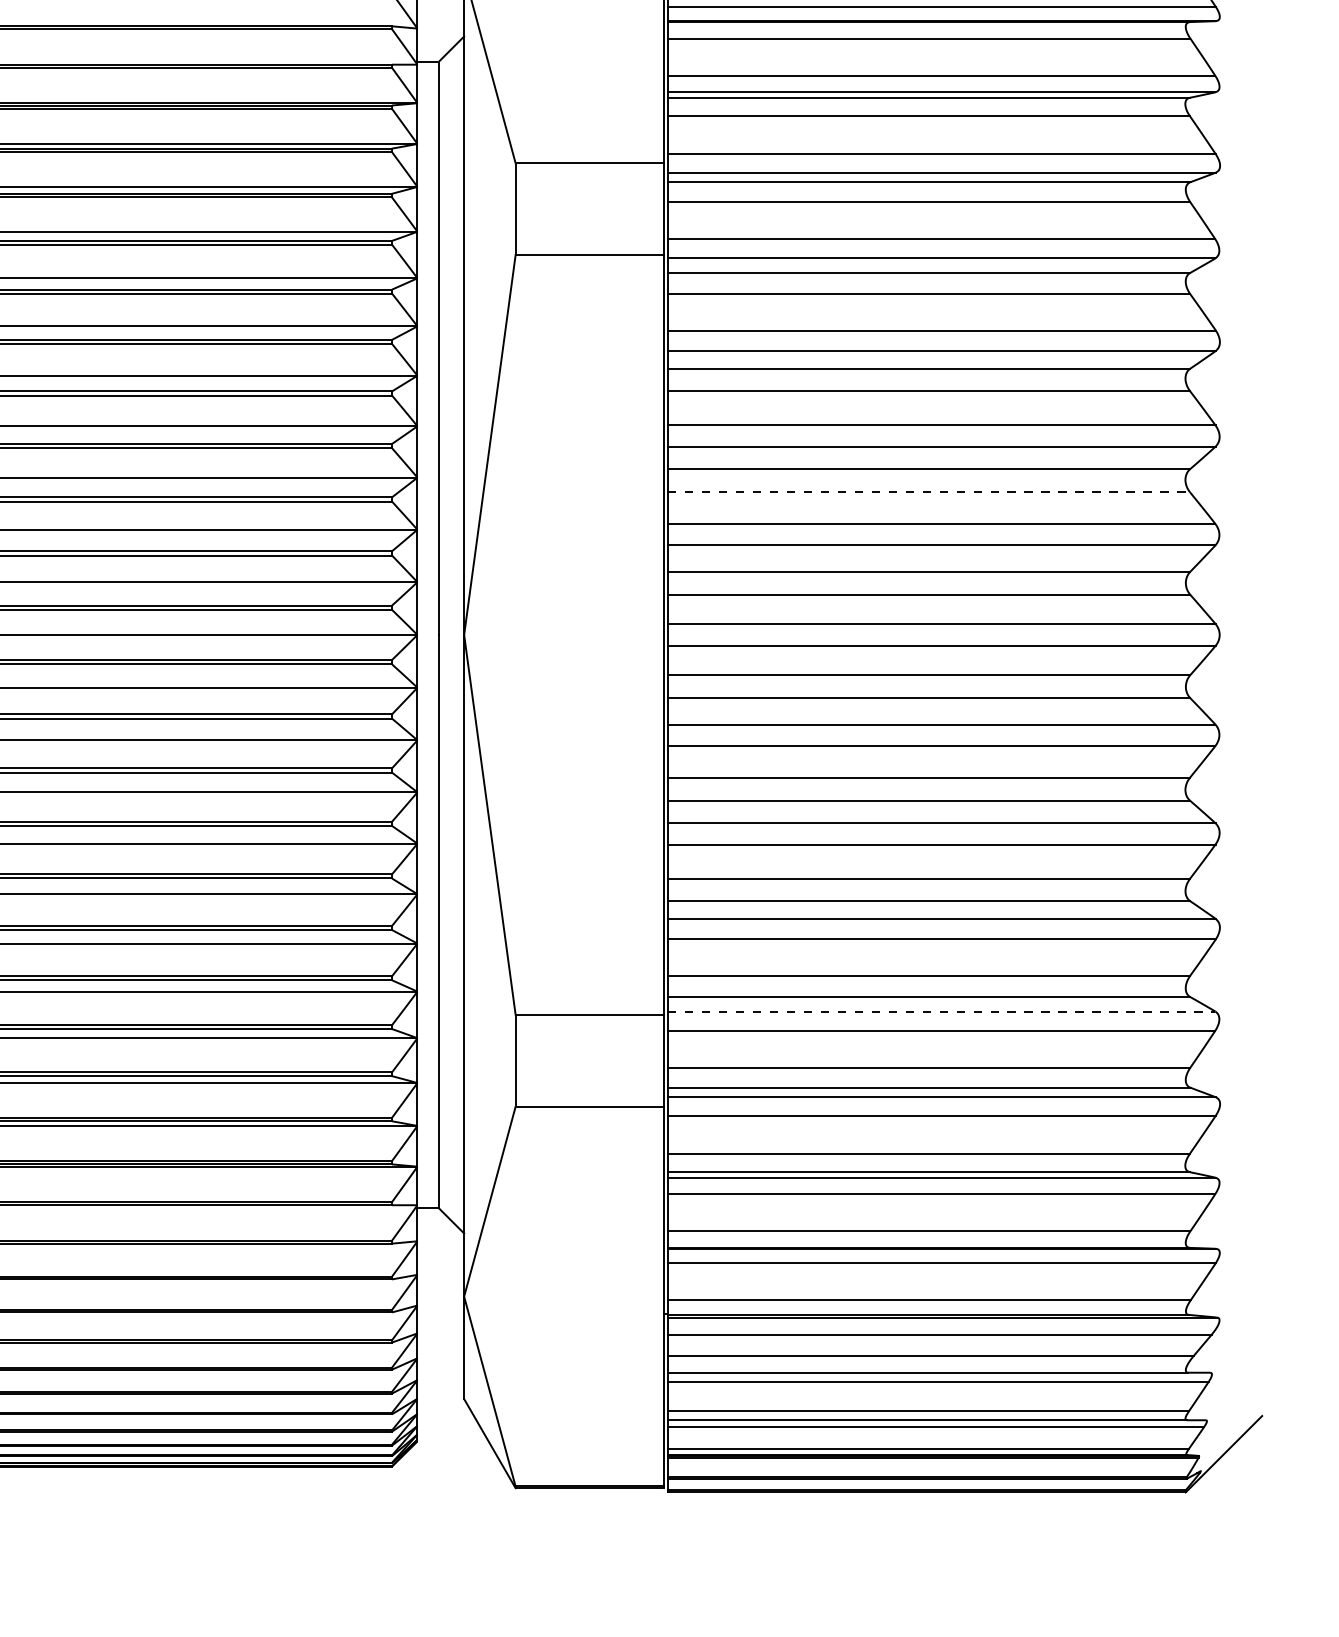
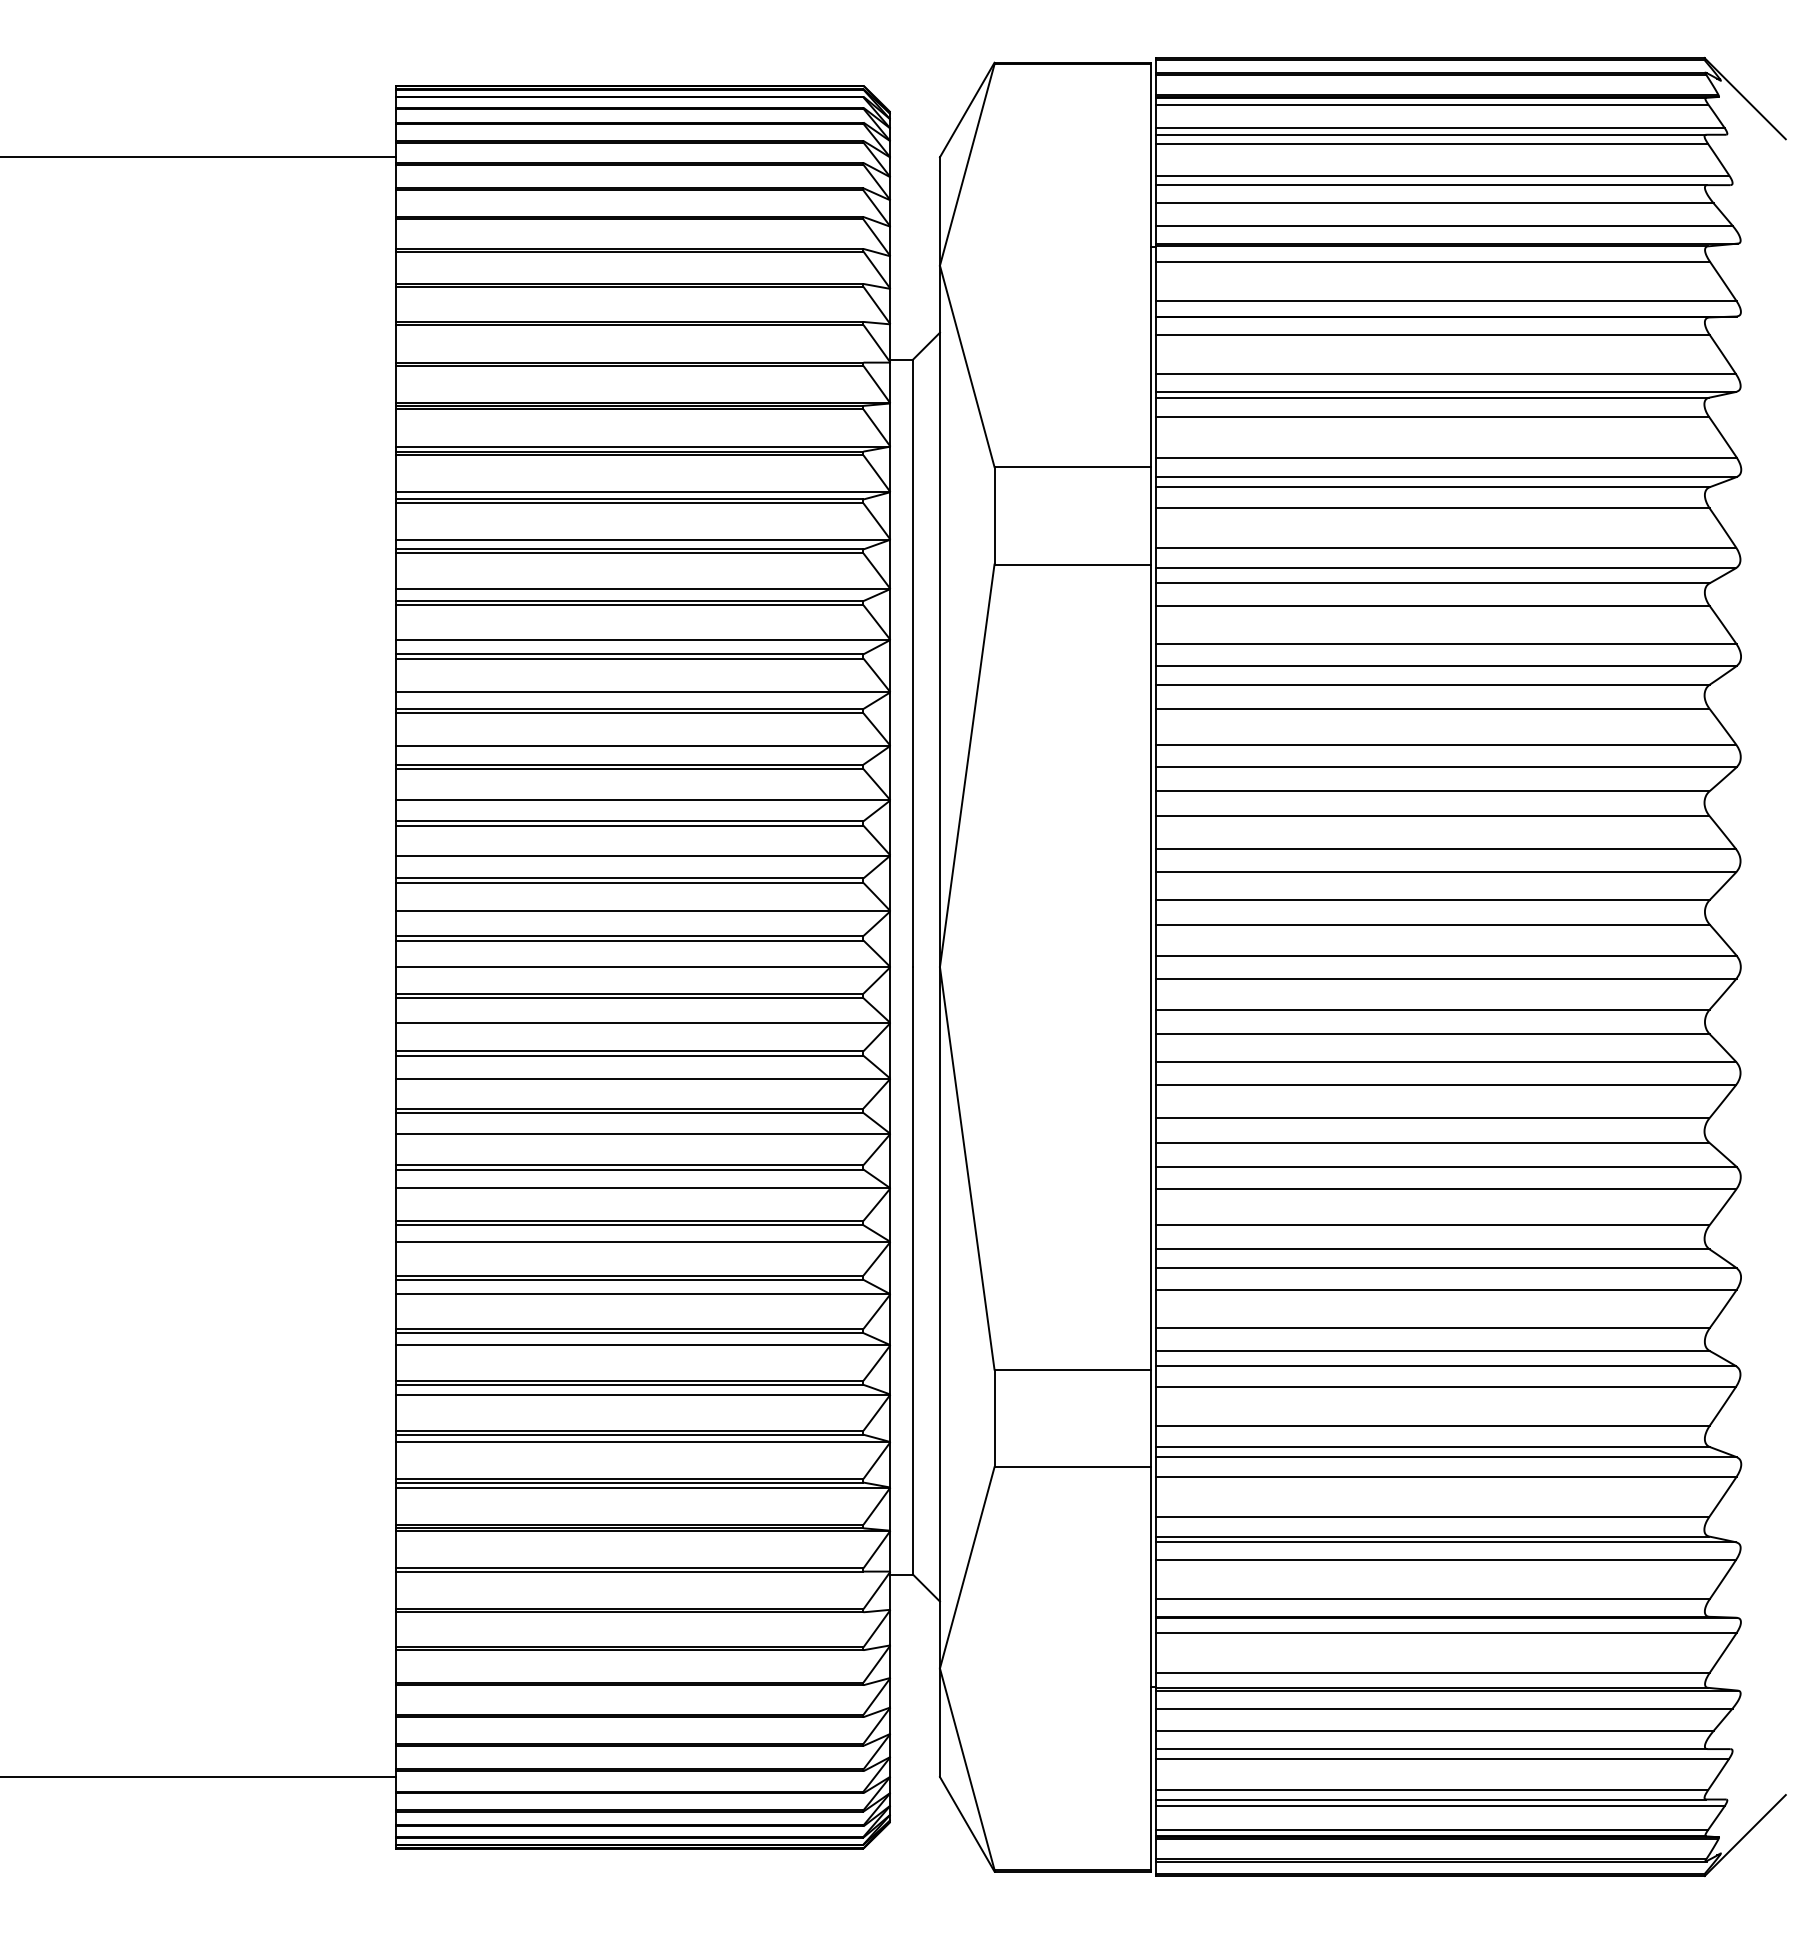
line: (928, 491) -> (1432, 815), dashed -> solid
line: (942, 1011) -> (1446, 1366), dashed -> solid

